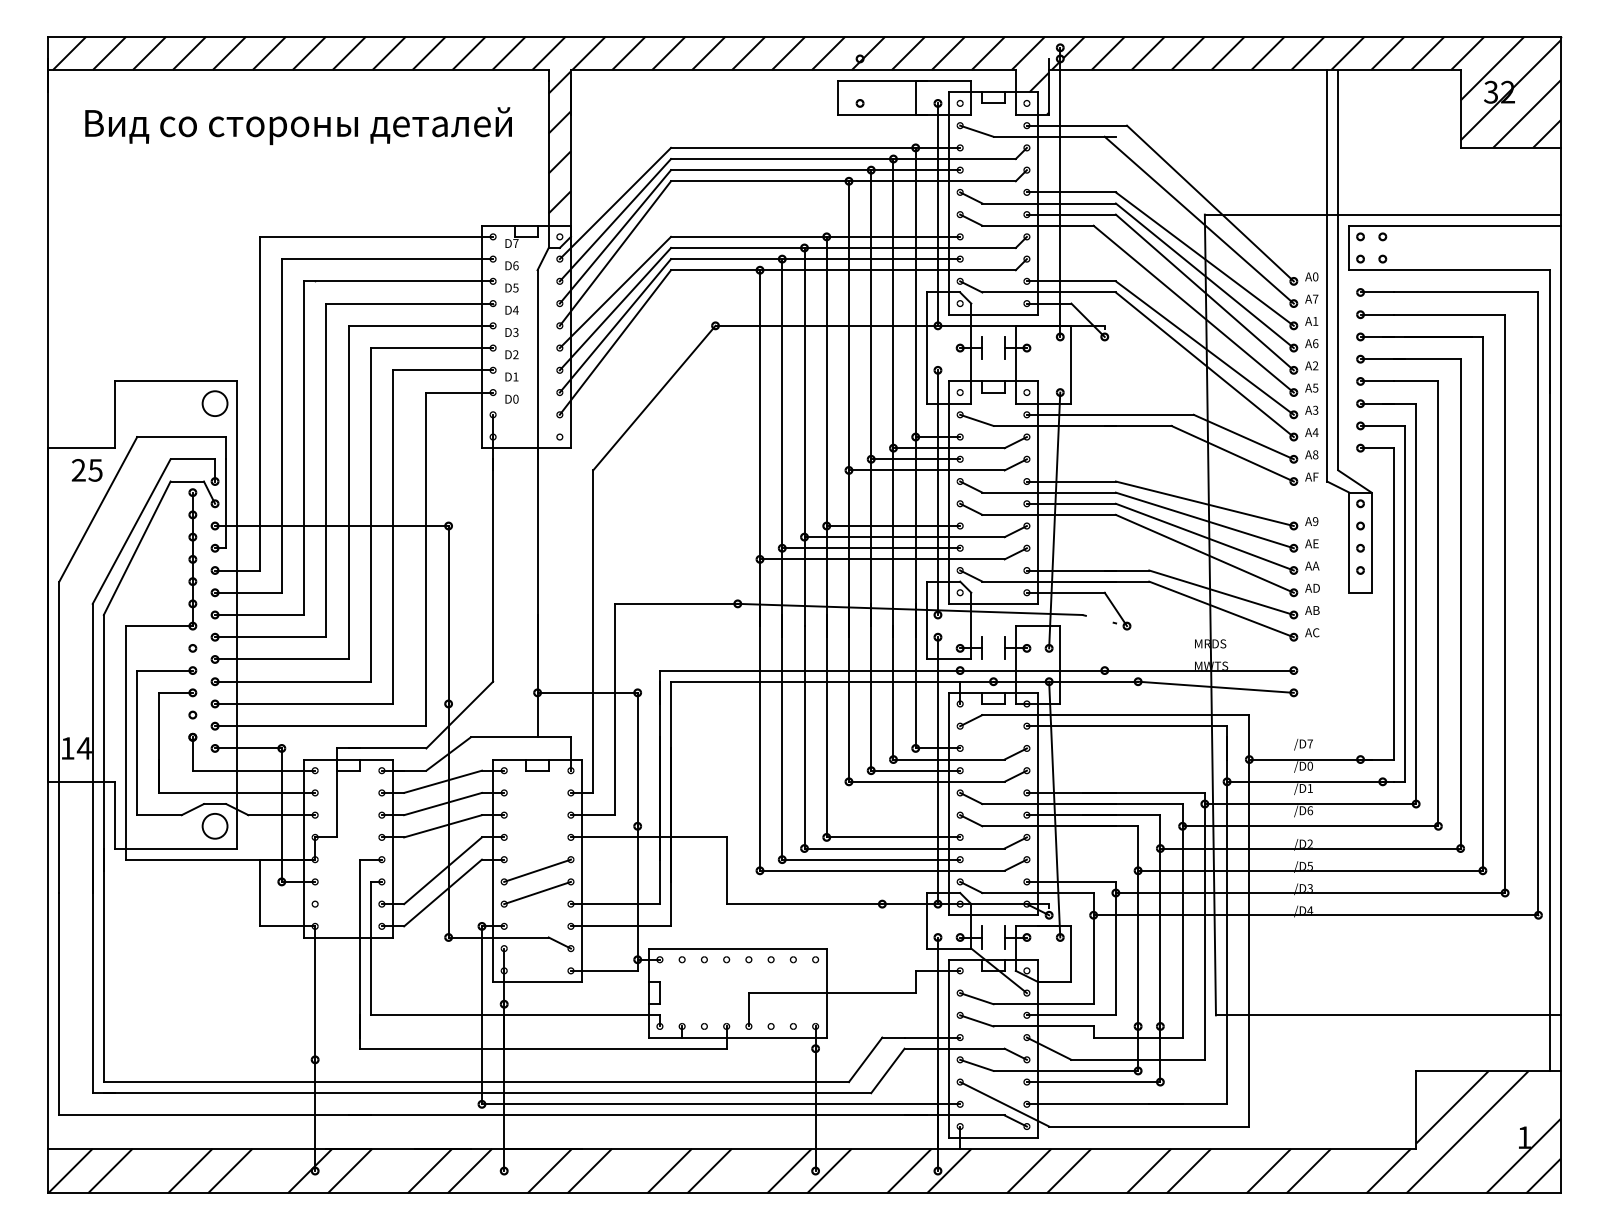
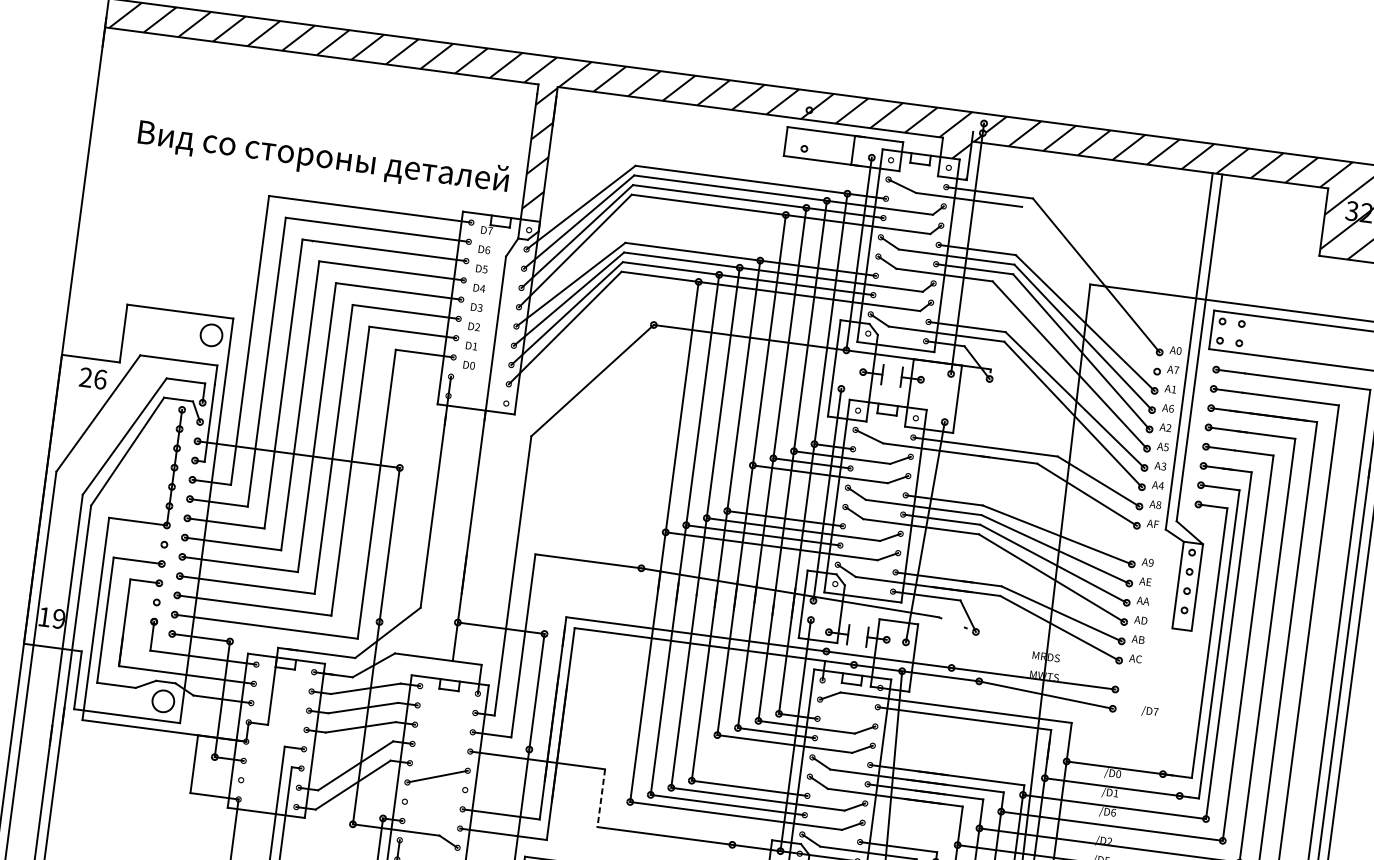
text: (298, 126) -> (323, 158), moved
line: (1198, 219) -> (1084, 287), removed
text: (95, 470) -> (100, 379), 25 -> 26
text: (1303, 744) -> (1150, 711), moved
text: (83, 748) -> (58, 618), 14 -> 19
line: (726, 871) -> (601, 798), solid -> dashed
line: (537, 892) -> (435, 795), removed

